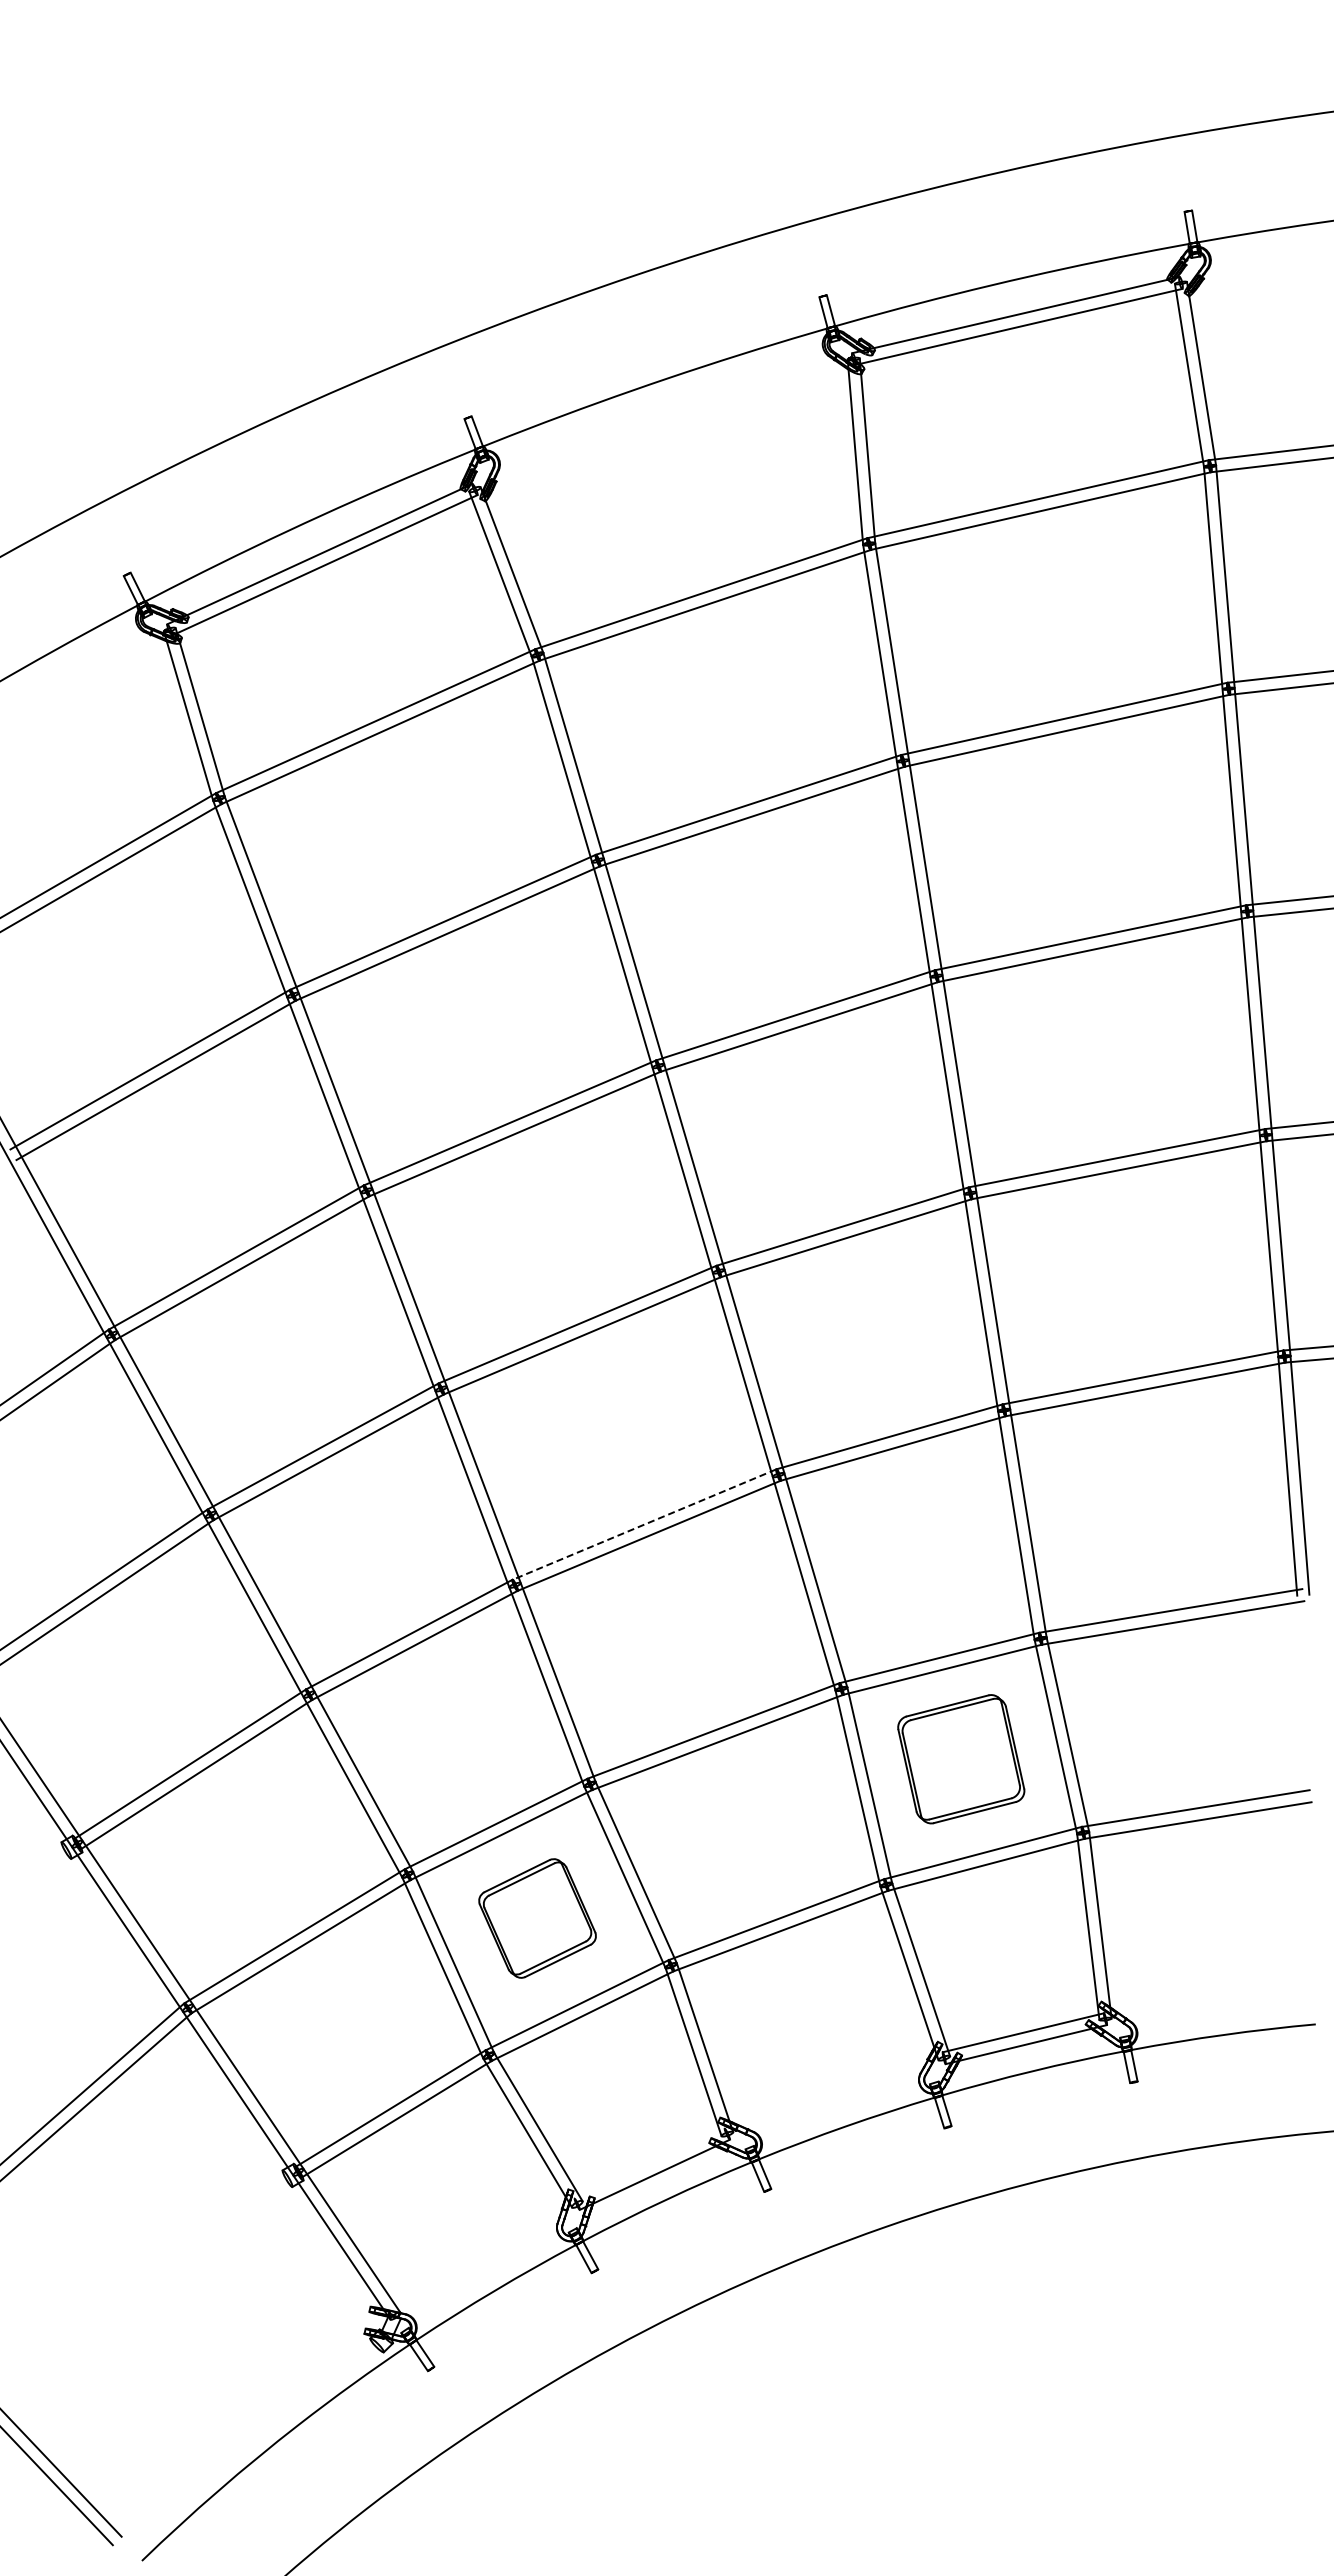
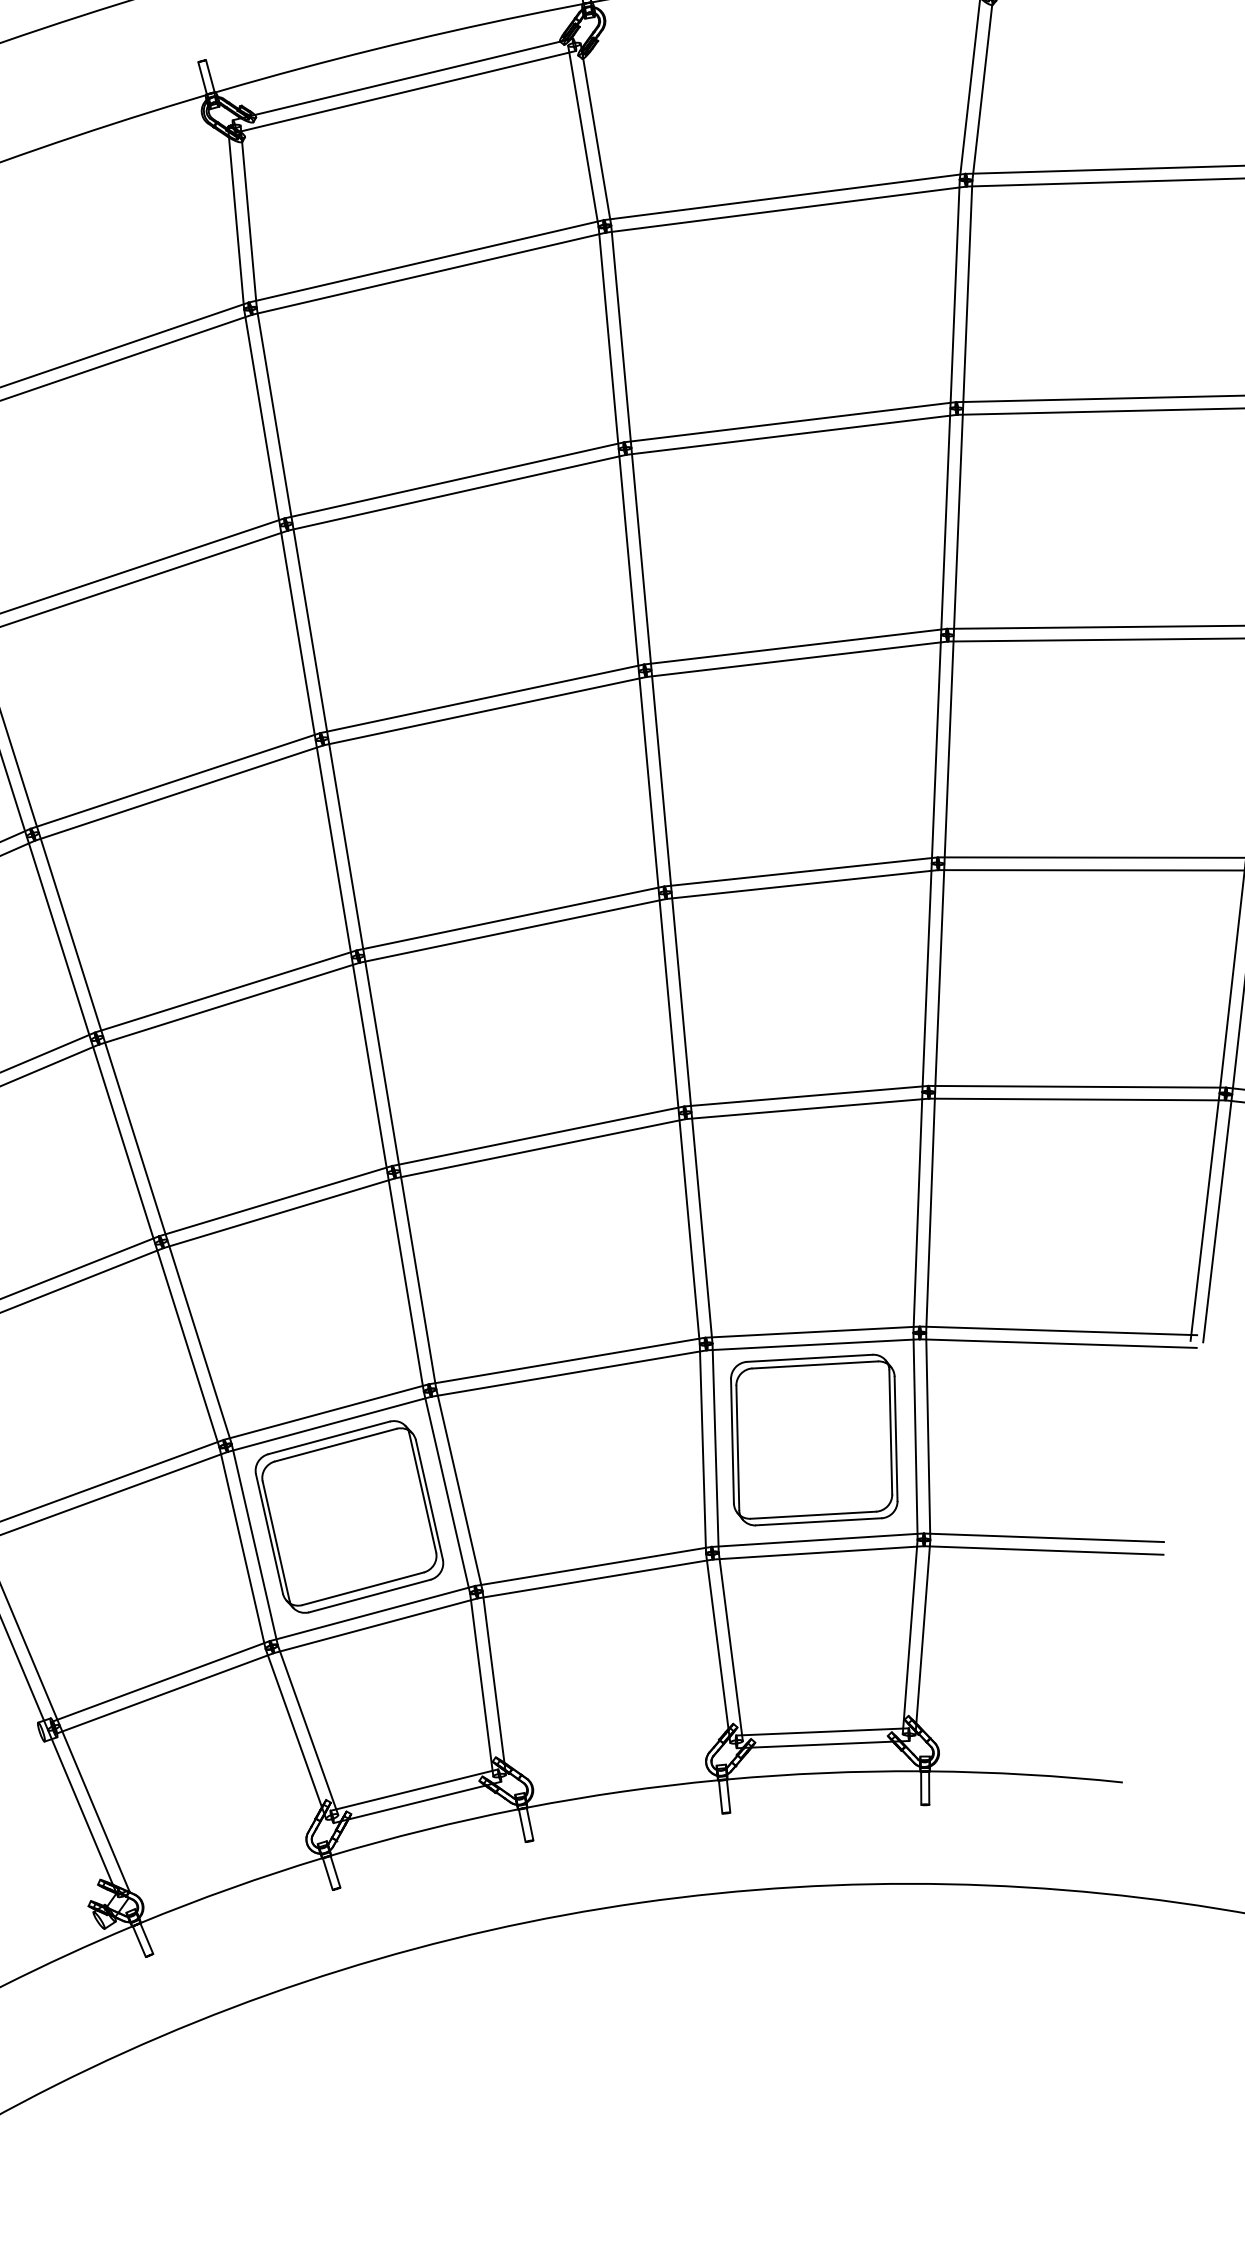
line: (644, 1524) -> (538, 1136), dashed -> solid
part: (961, 1758) -> (814, 1439), size x1.43
part: (537, 1918) -> (349, 1516), size x1.67
line: (649, 2163) -> (414, 1789), added

